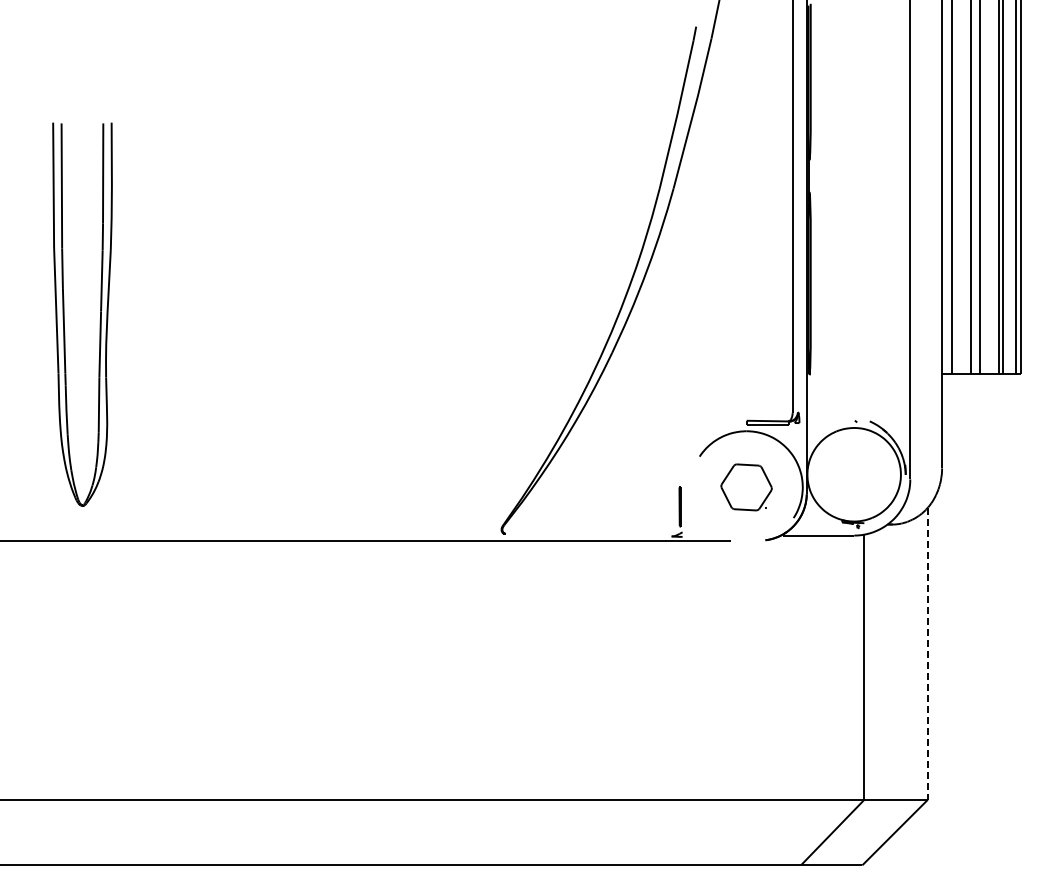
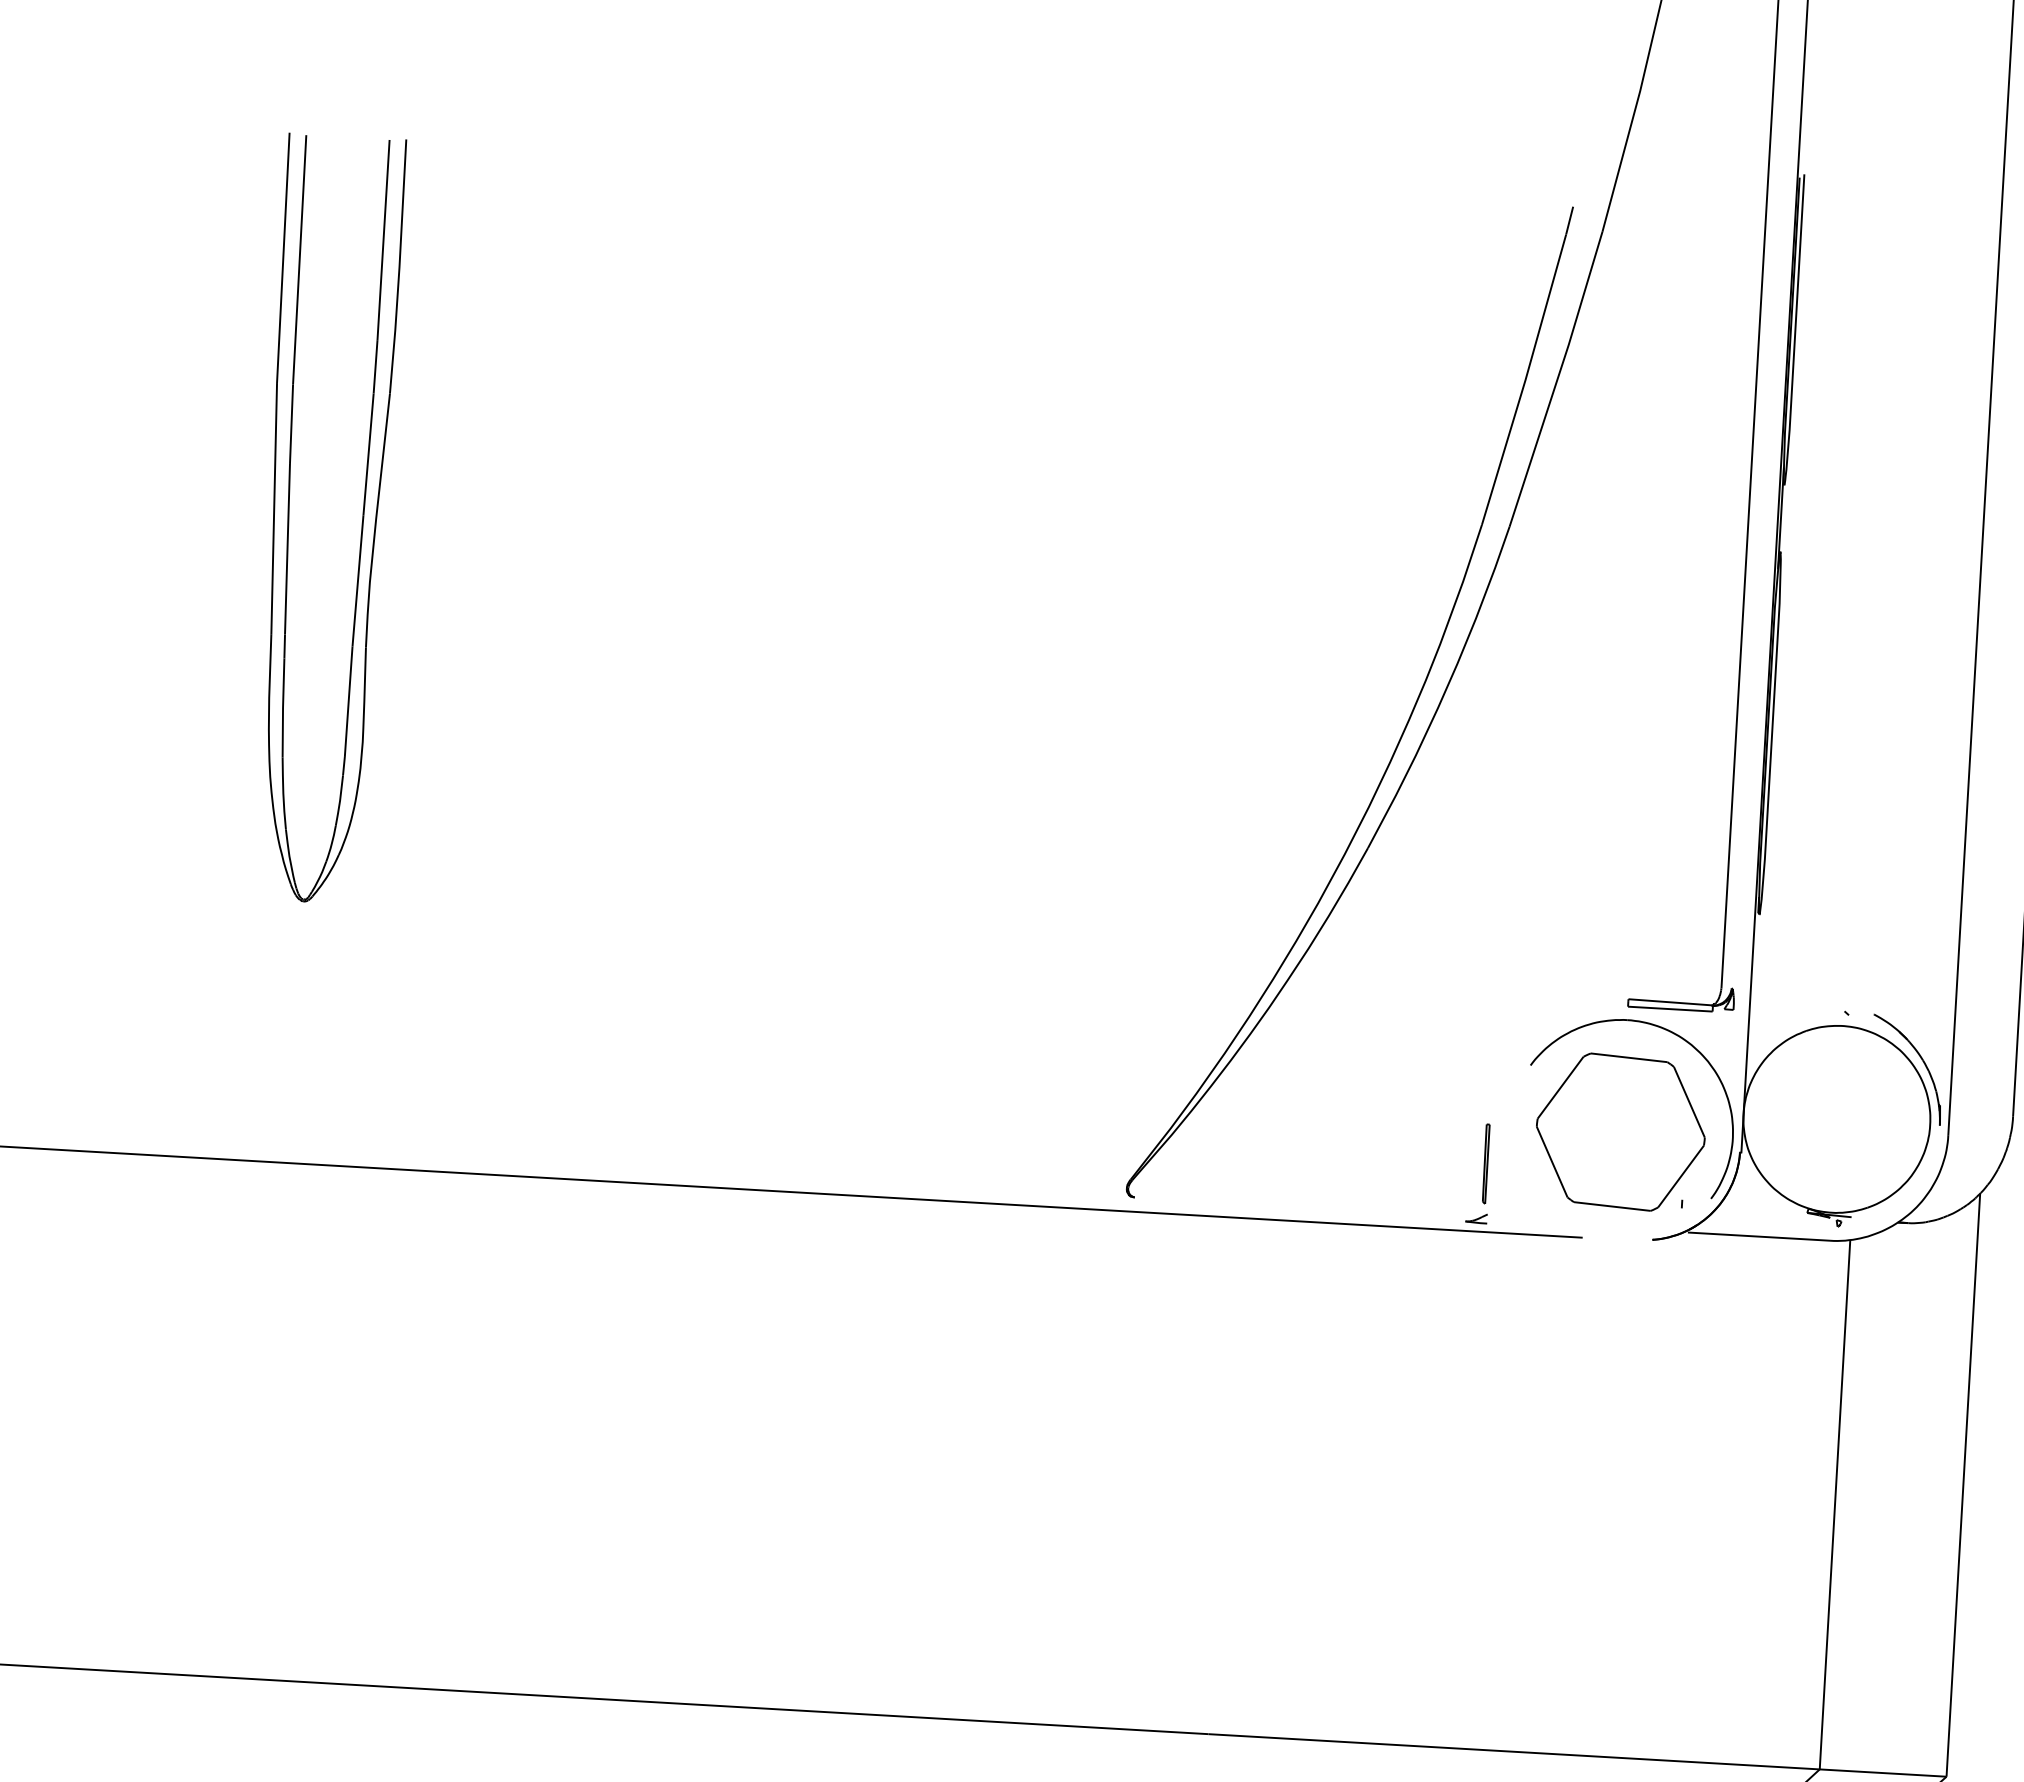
part: (64, 314) -> (290, 516), moved
part: (746, 487) -> (1620, 1132), size x1.67
line: (927, 654) -> (1962, 1486), dashed -> solid

